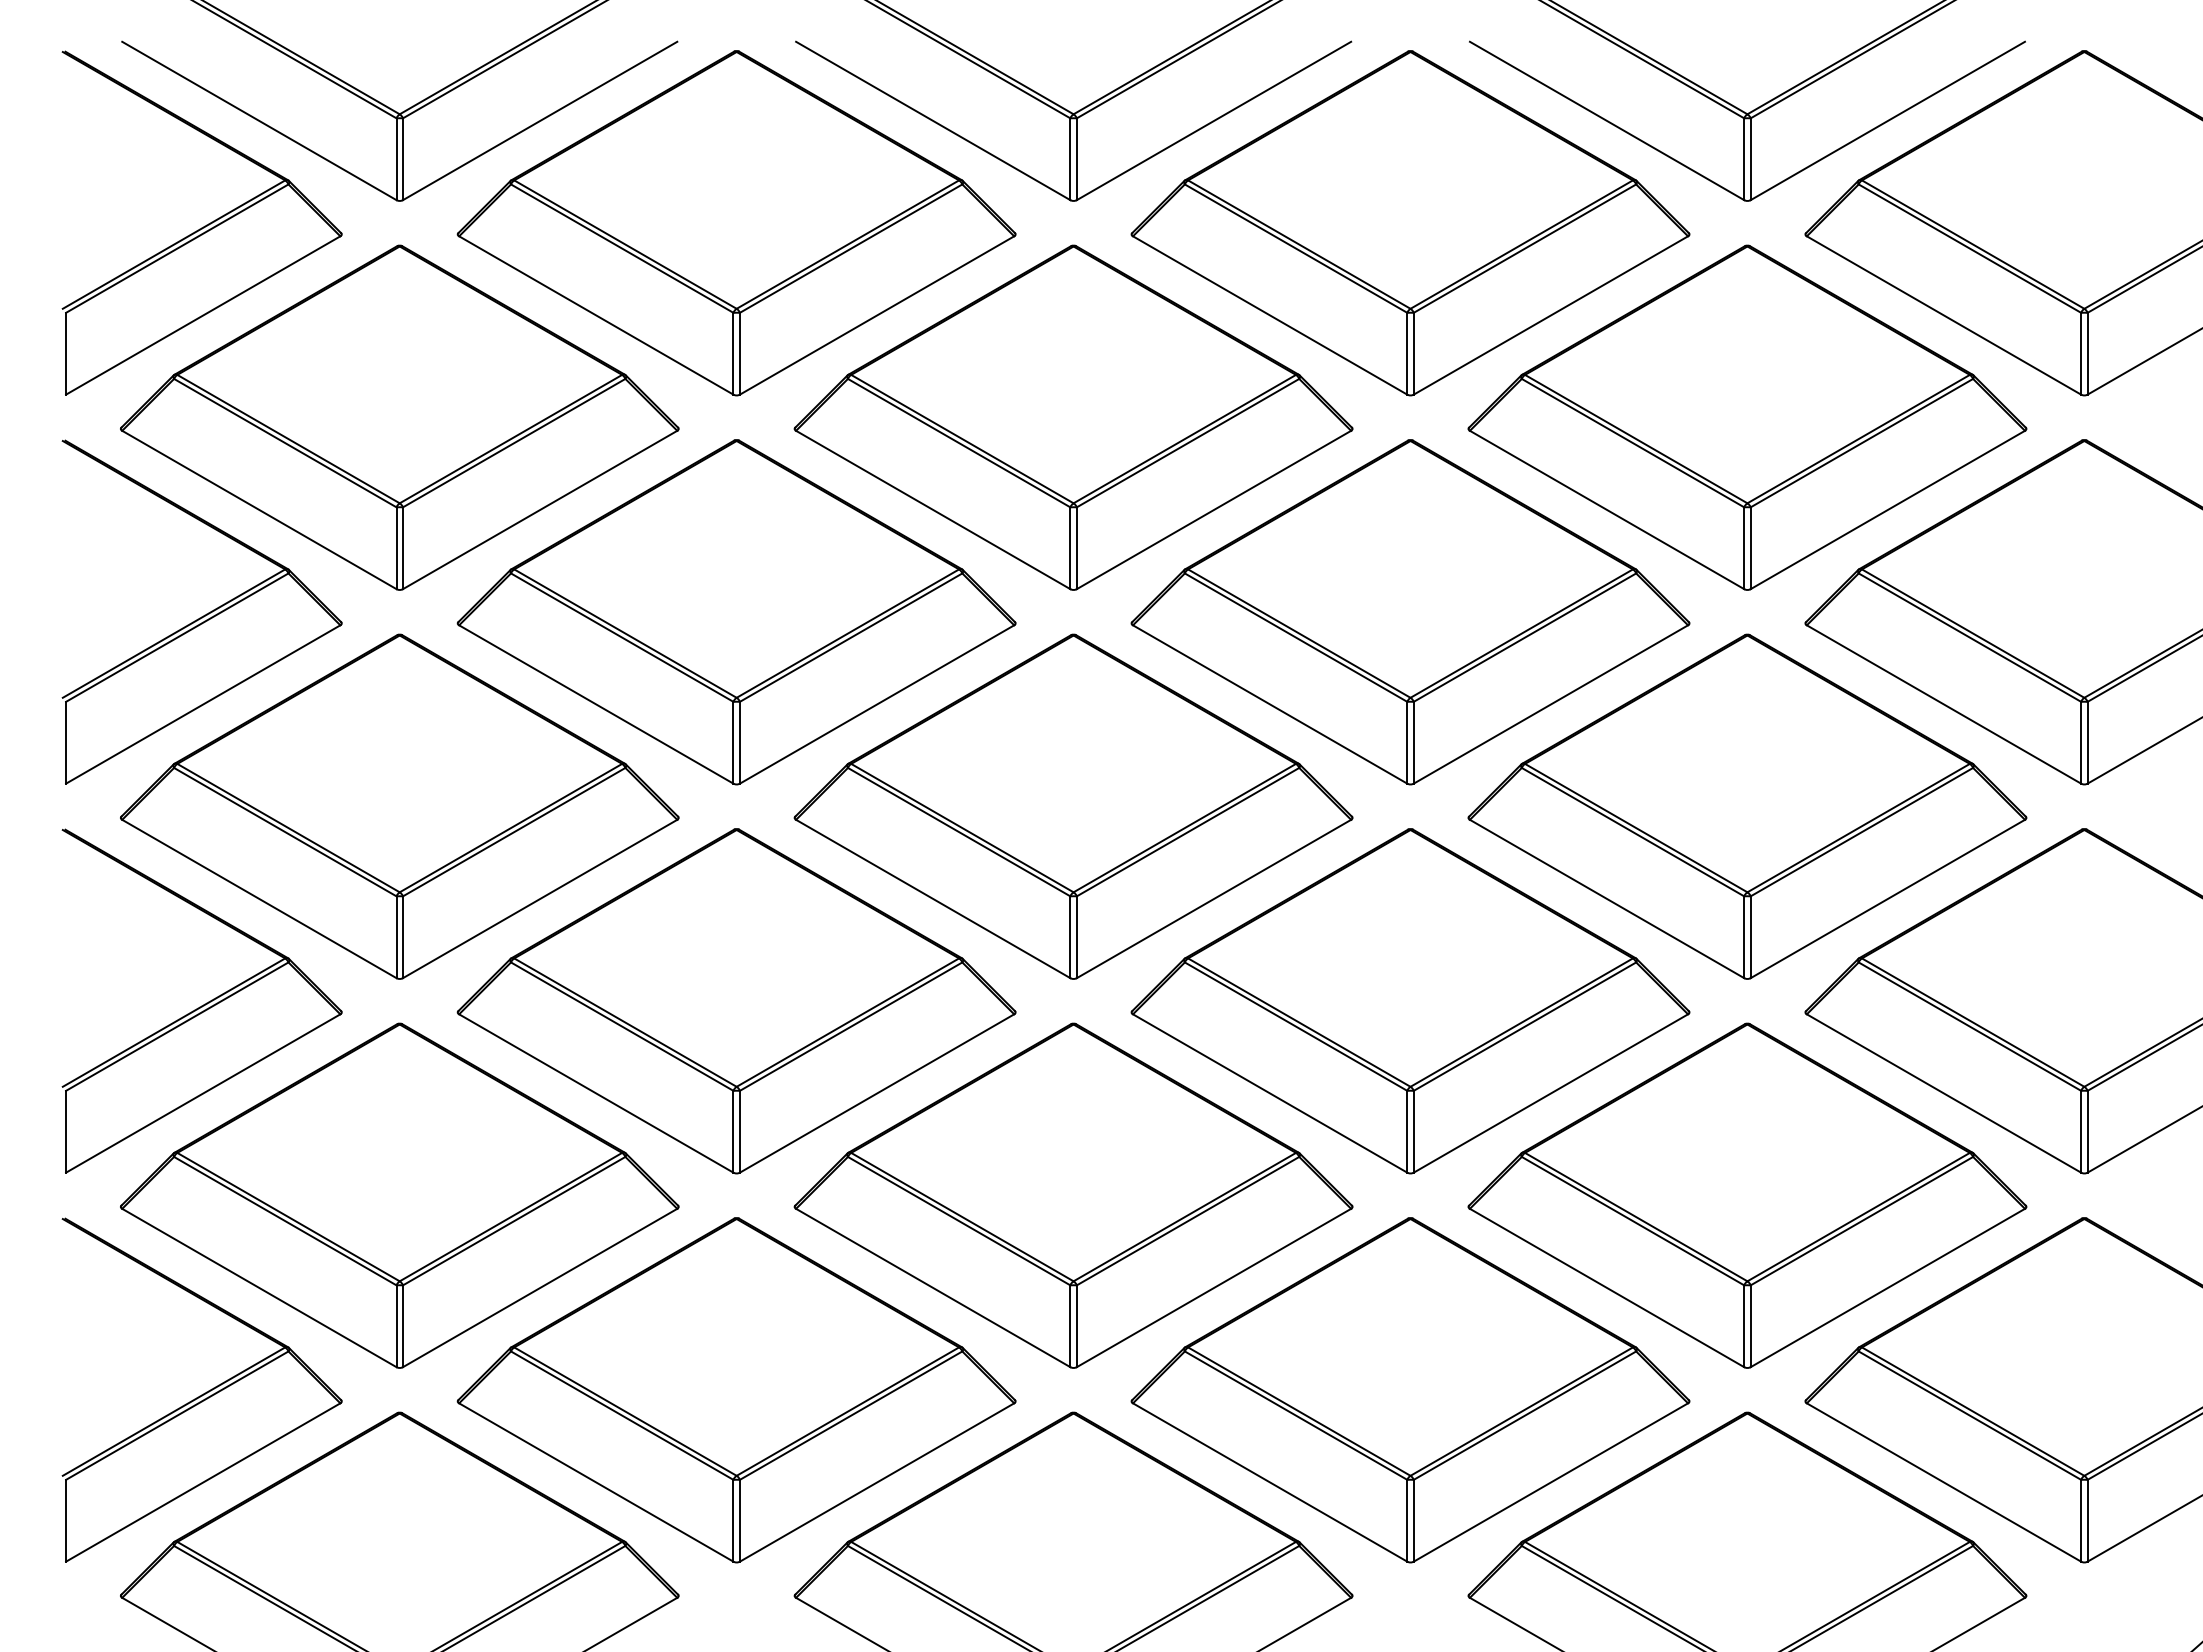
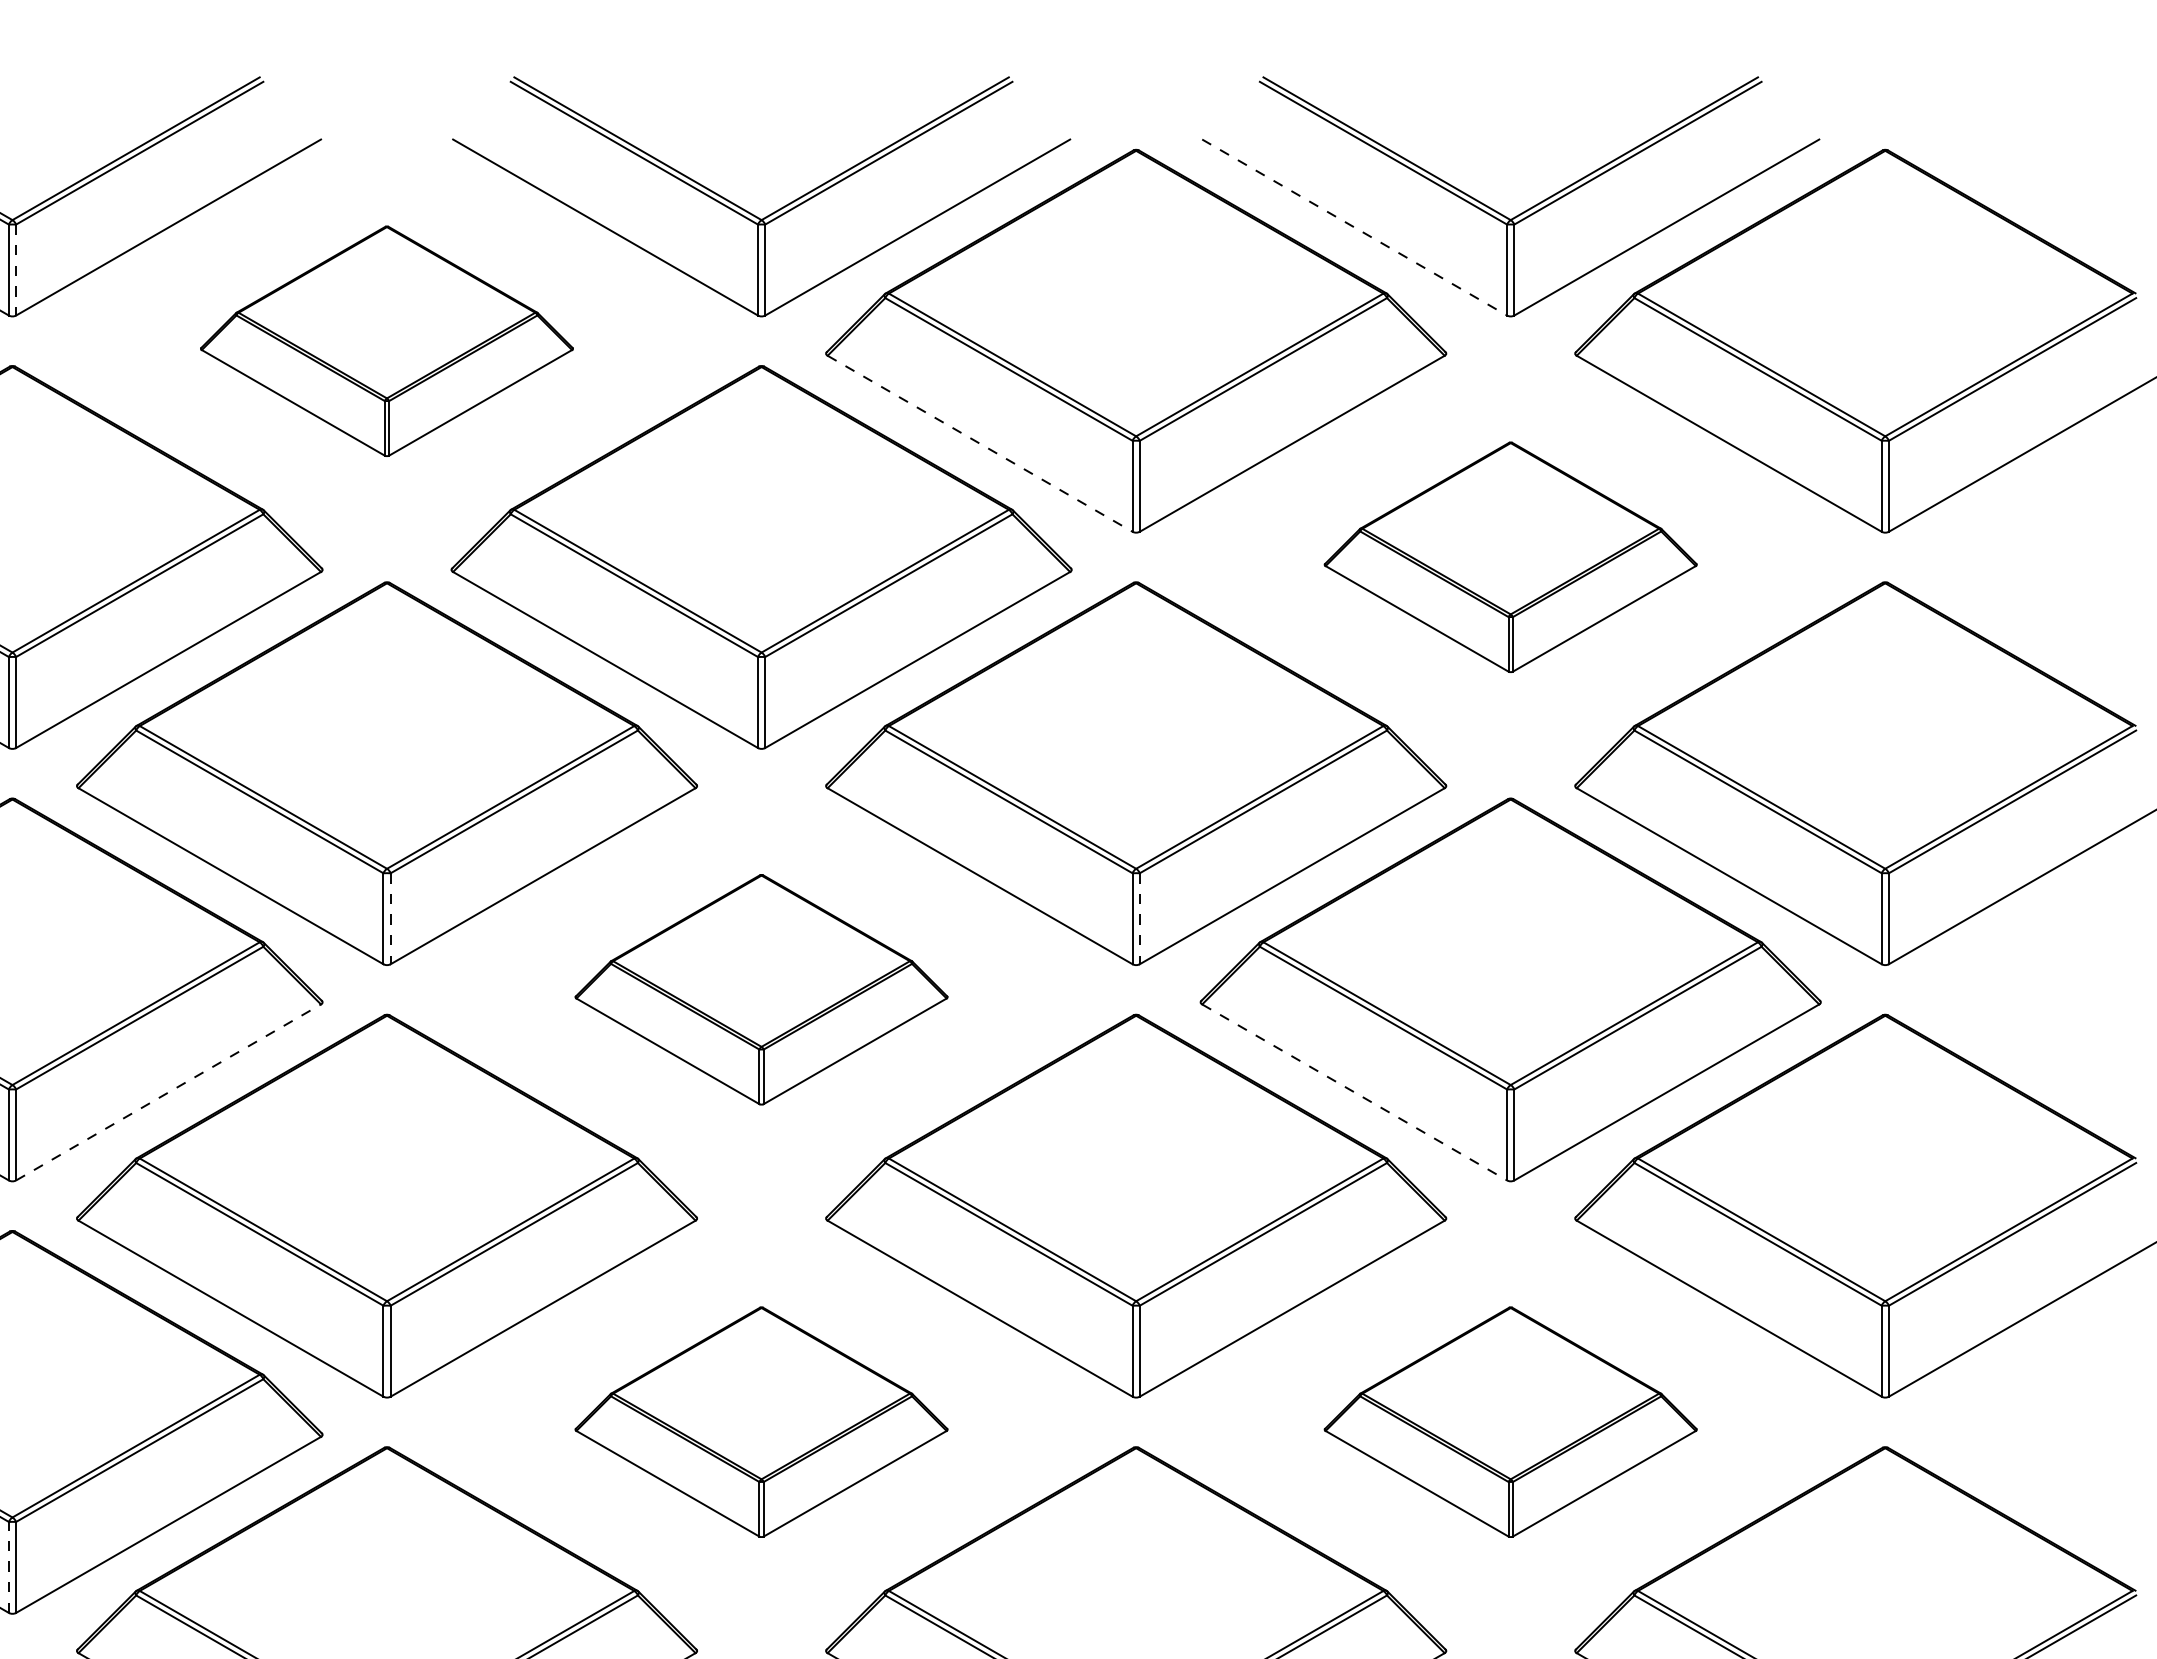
line: (1607, 121) -> (1355, 228), solid -> dashed
line: (403, 159) -> (16, 270), solid -> dashed
part: (736, 223) -> (386, 341), size x0.6
line: (1270, 315) -> (980, 443), solid -> dashed
part: (1747, 417) -> (1510, 557), size x0.6
line: (739, 742) -> (390, 918), solid -> dashed
line: (1413, 742) -> (1139, 918), solid -> dashed
part: (1073, 806) -> (761, 989), size x0.6
line: (540, 898) -> (168, 1091), solid -> dashed
line: (1607, 899) -> (1355, 1093), solid -> dashed
part: (1073, 1195) -> (761, 1422), size x0.6
part: (1747, 1195) -> (1510, 1422), size x0.6
line: (396, 1326) -> (8, 1567), solid -> dashed

